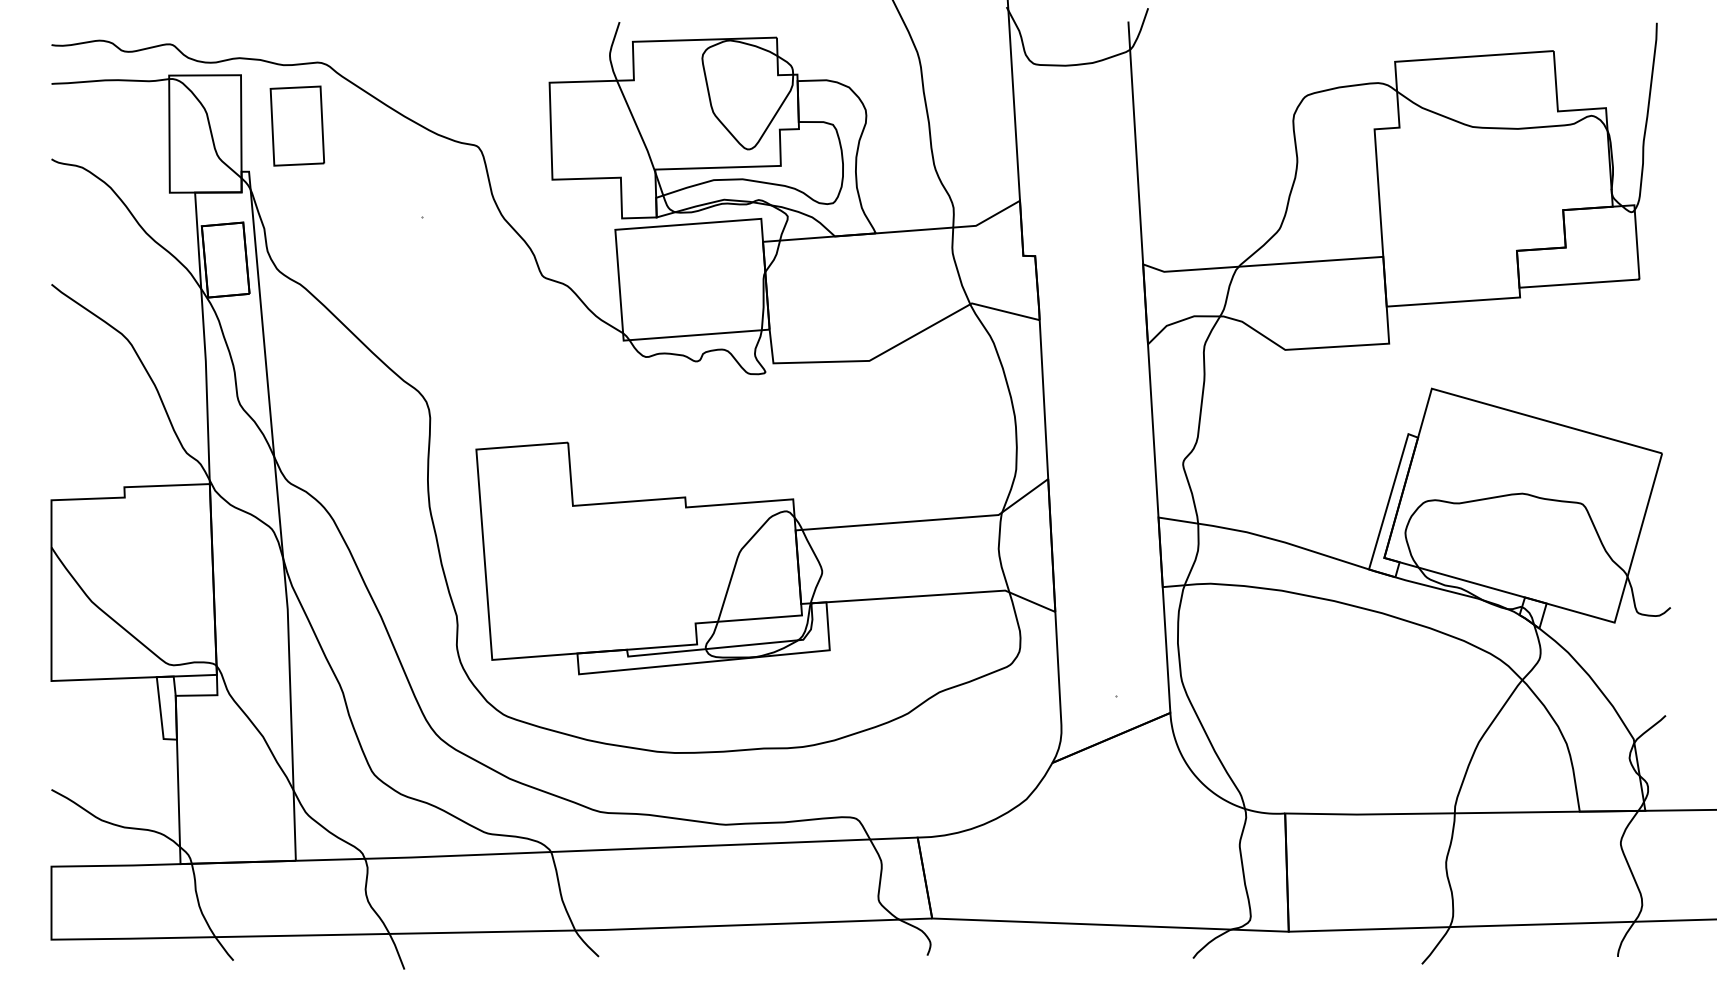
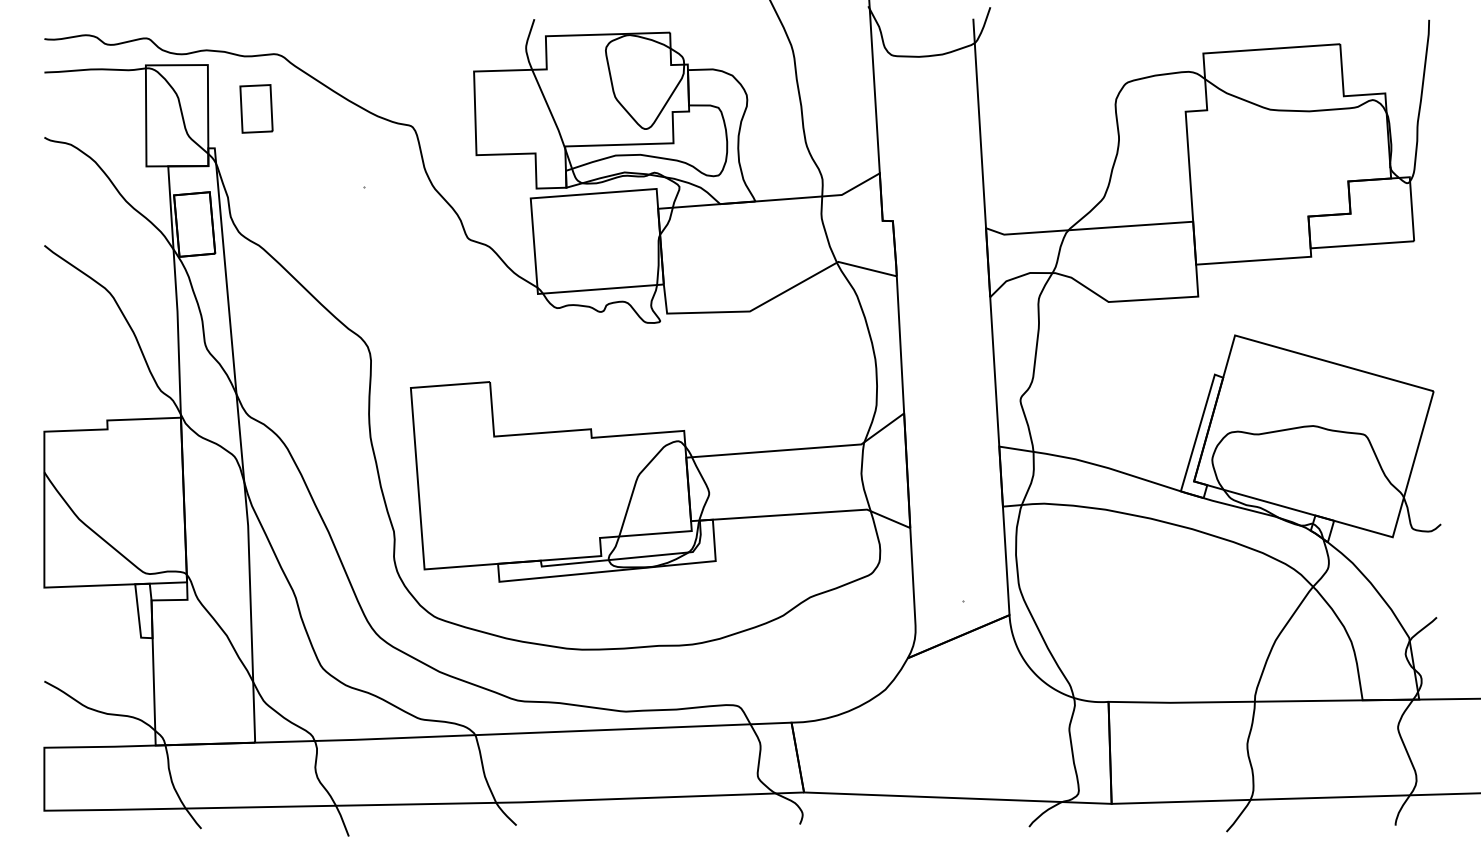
part: (297, 125) -> (256, 108), size x0.7

